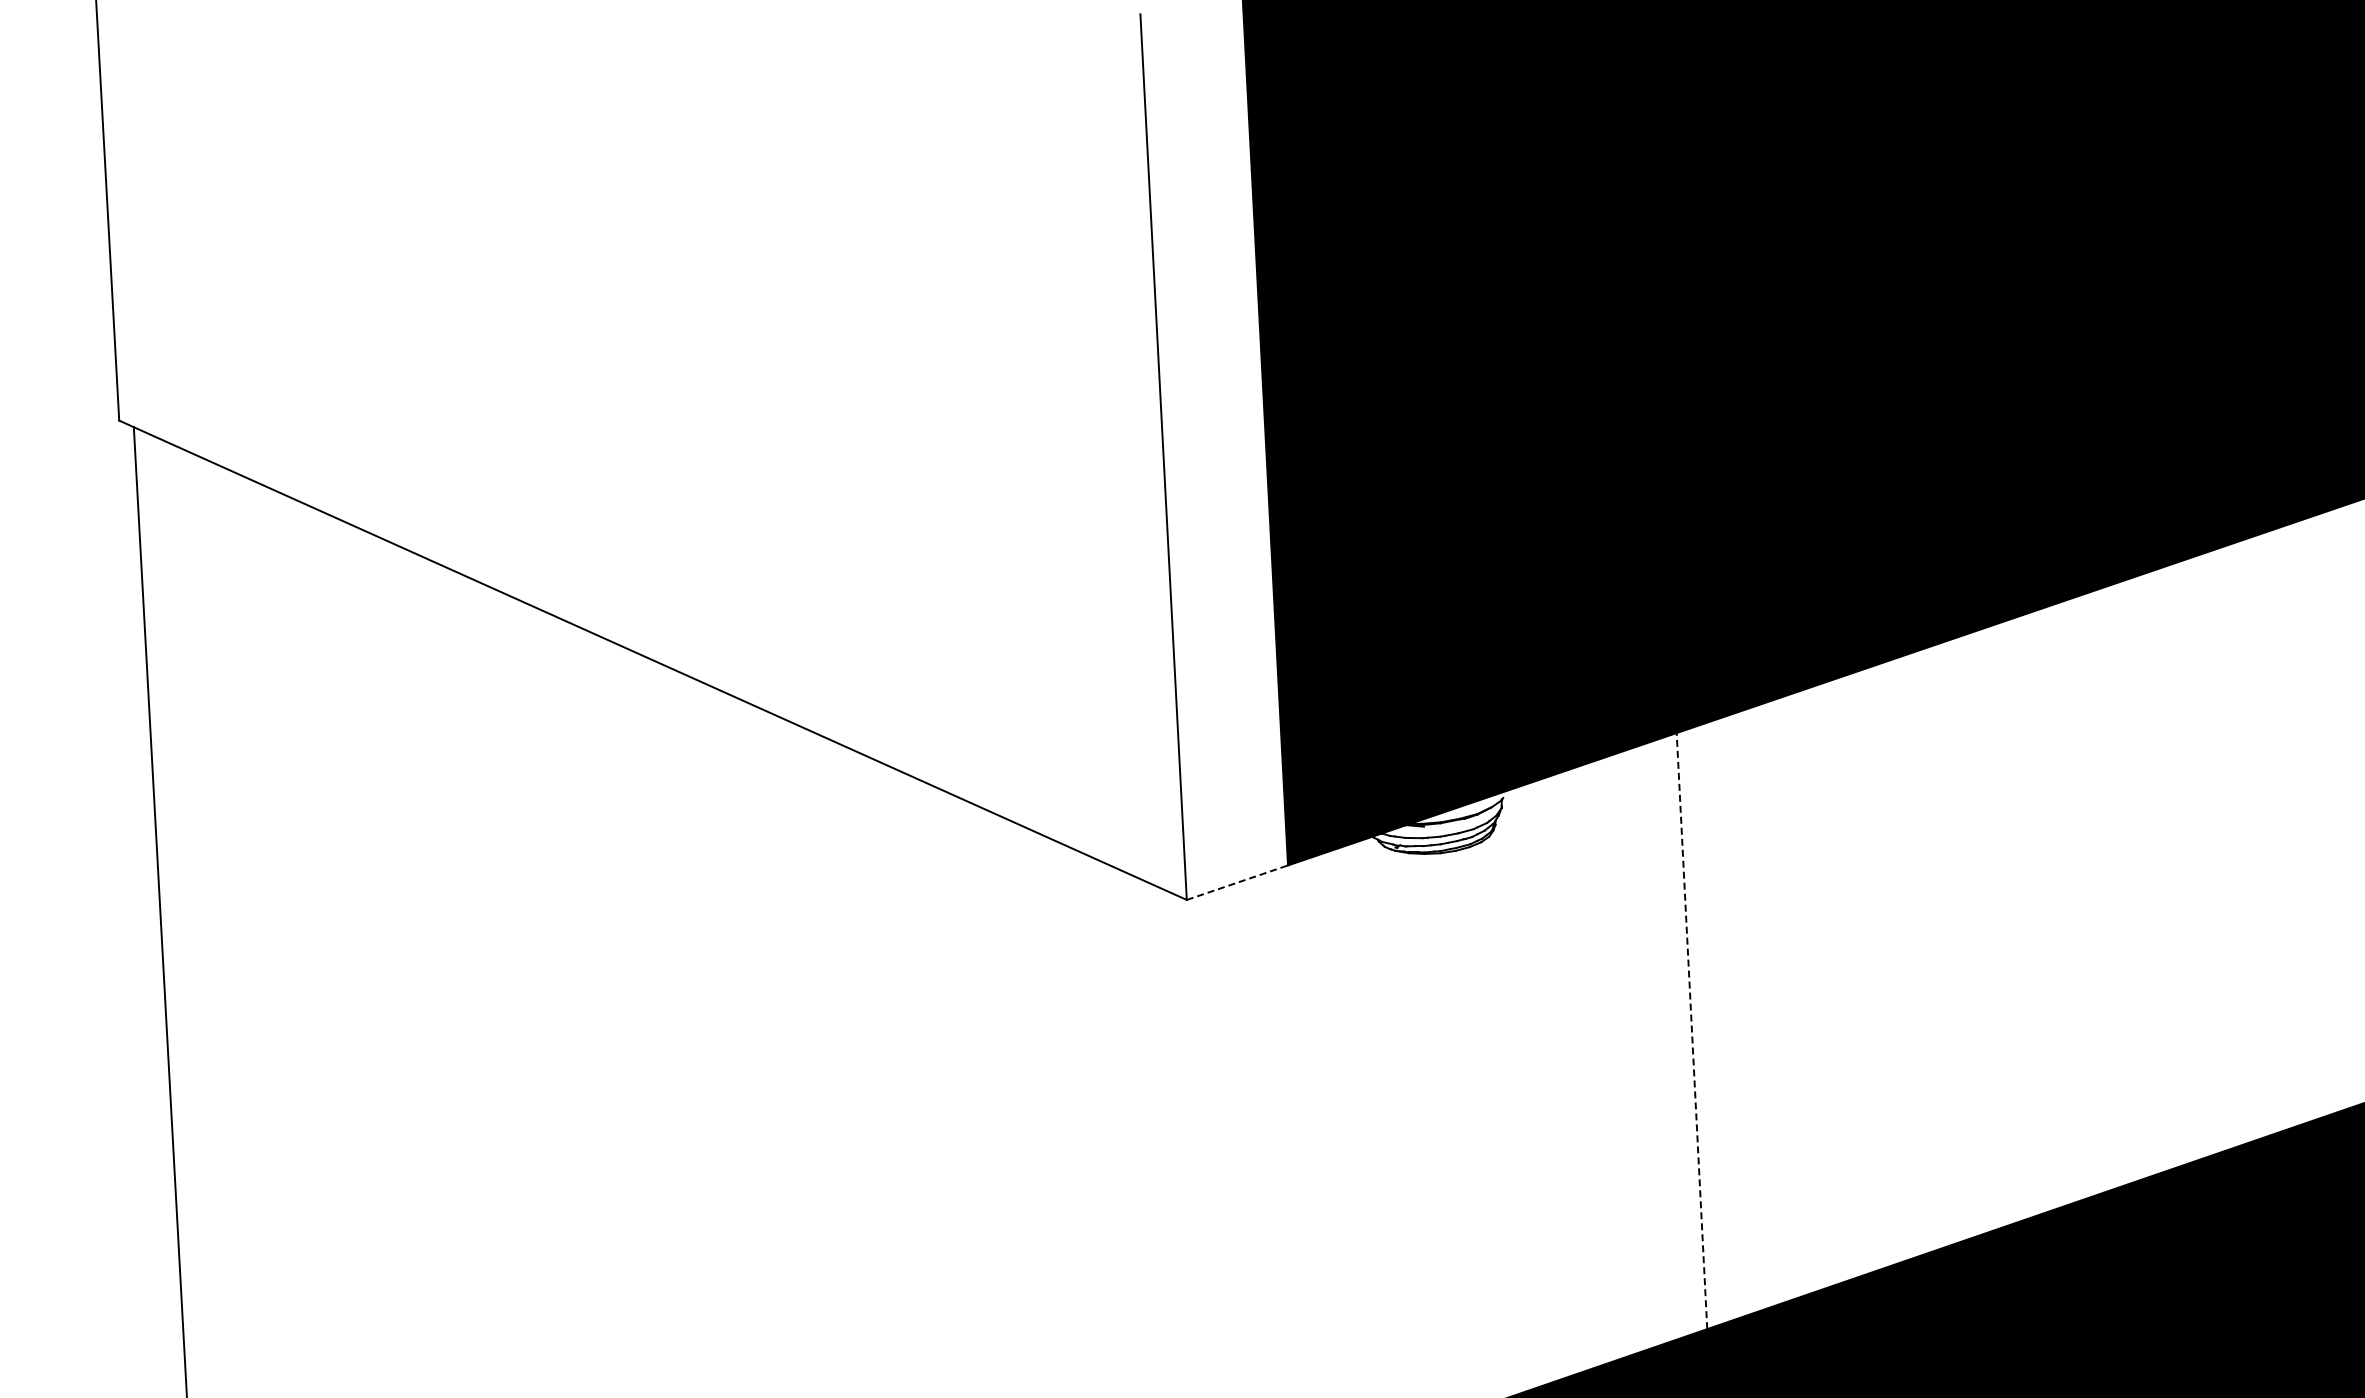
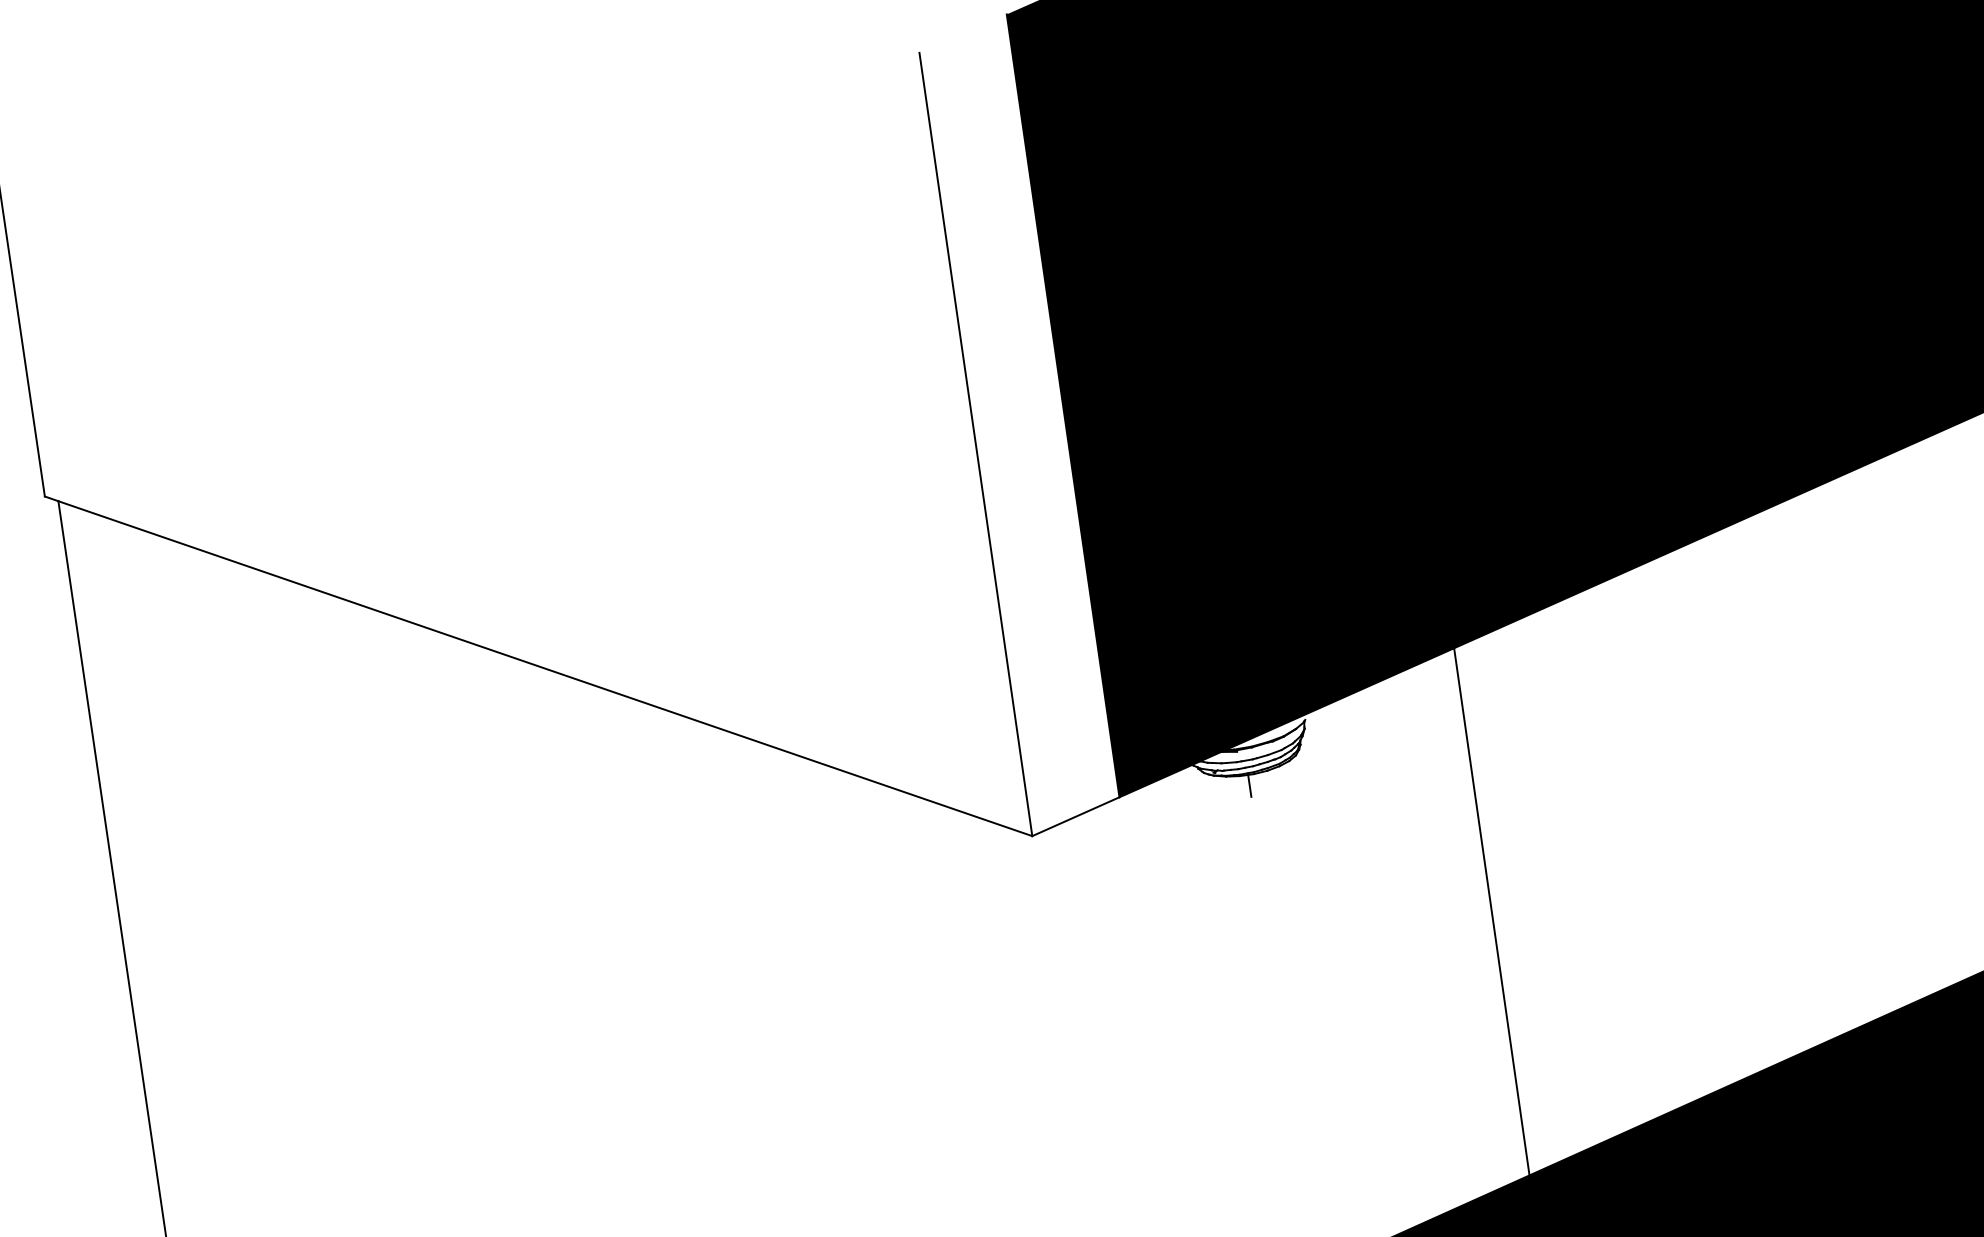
line: (1434, 865) -> (1249, 785), added
line: (1237, 882) -> (1075, 816), dashed -> solid
line: (1691, 1030) -> (1491, 911), dashed -> solid

